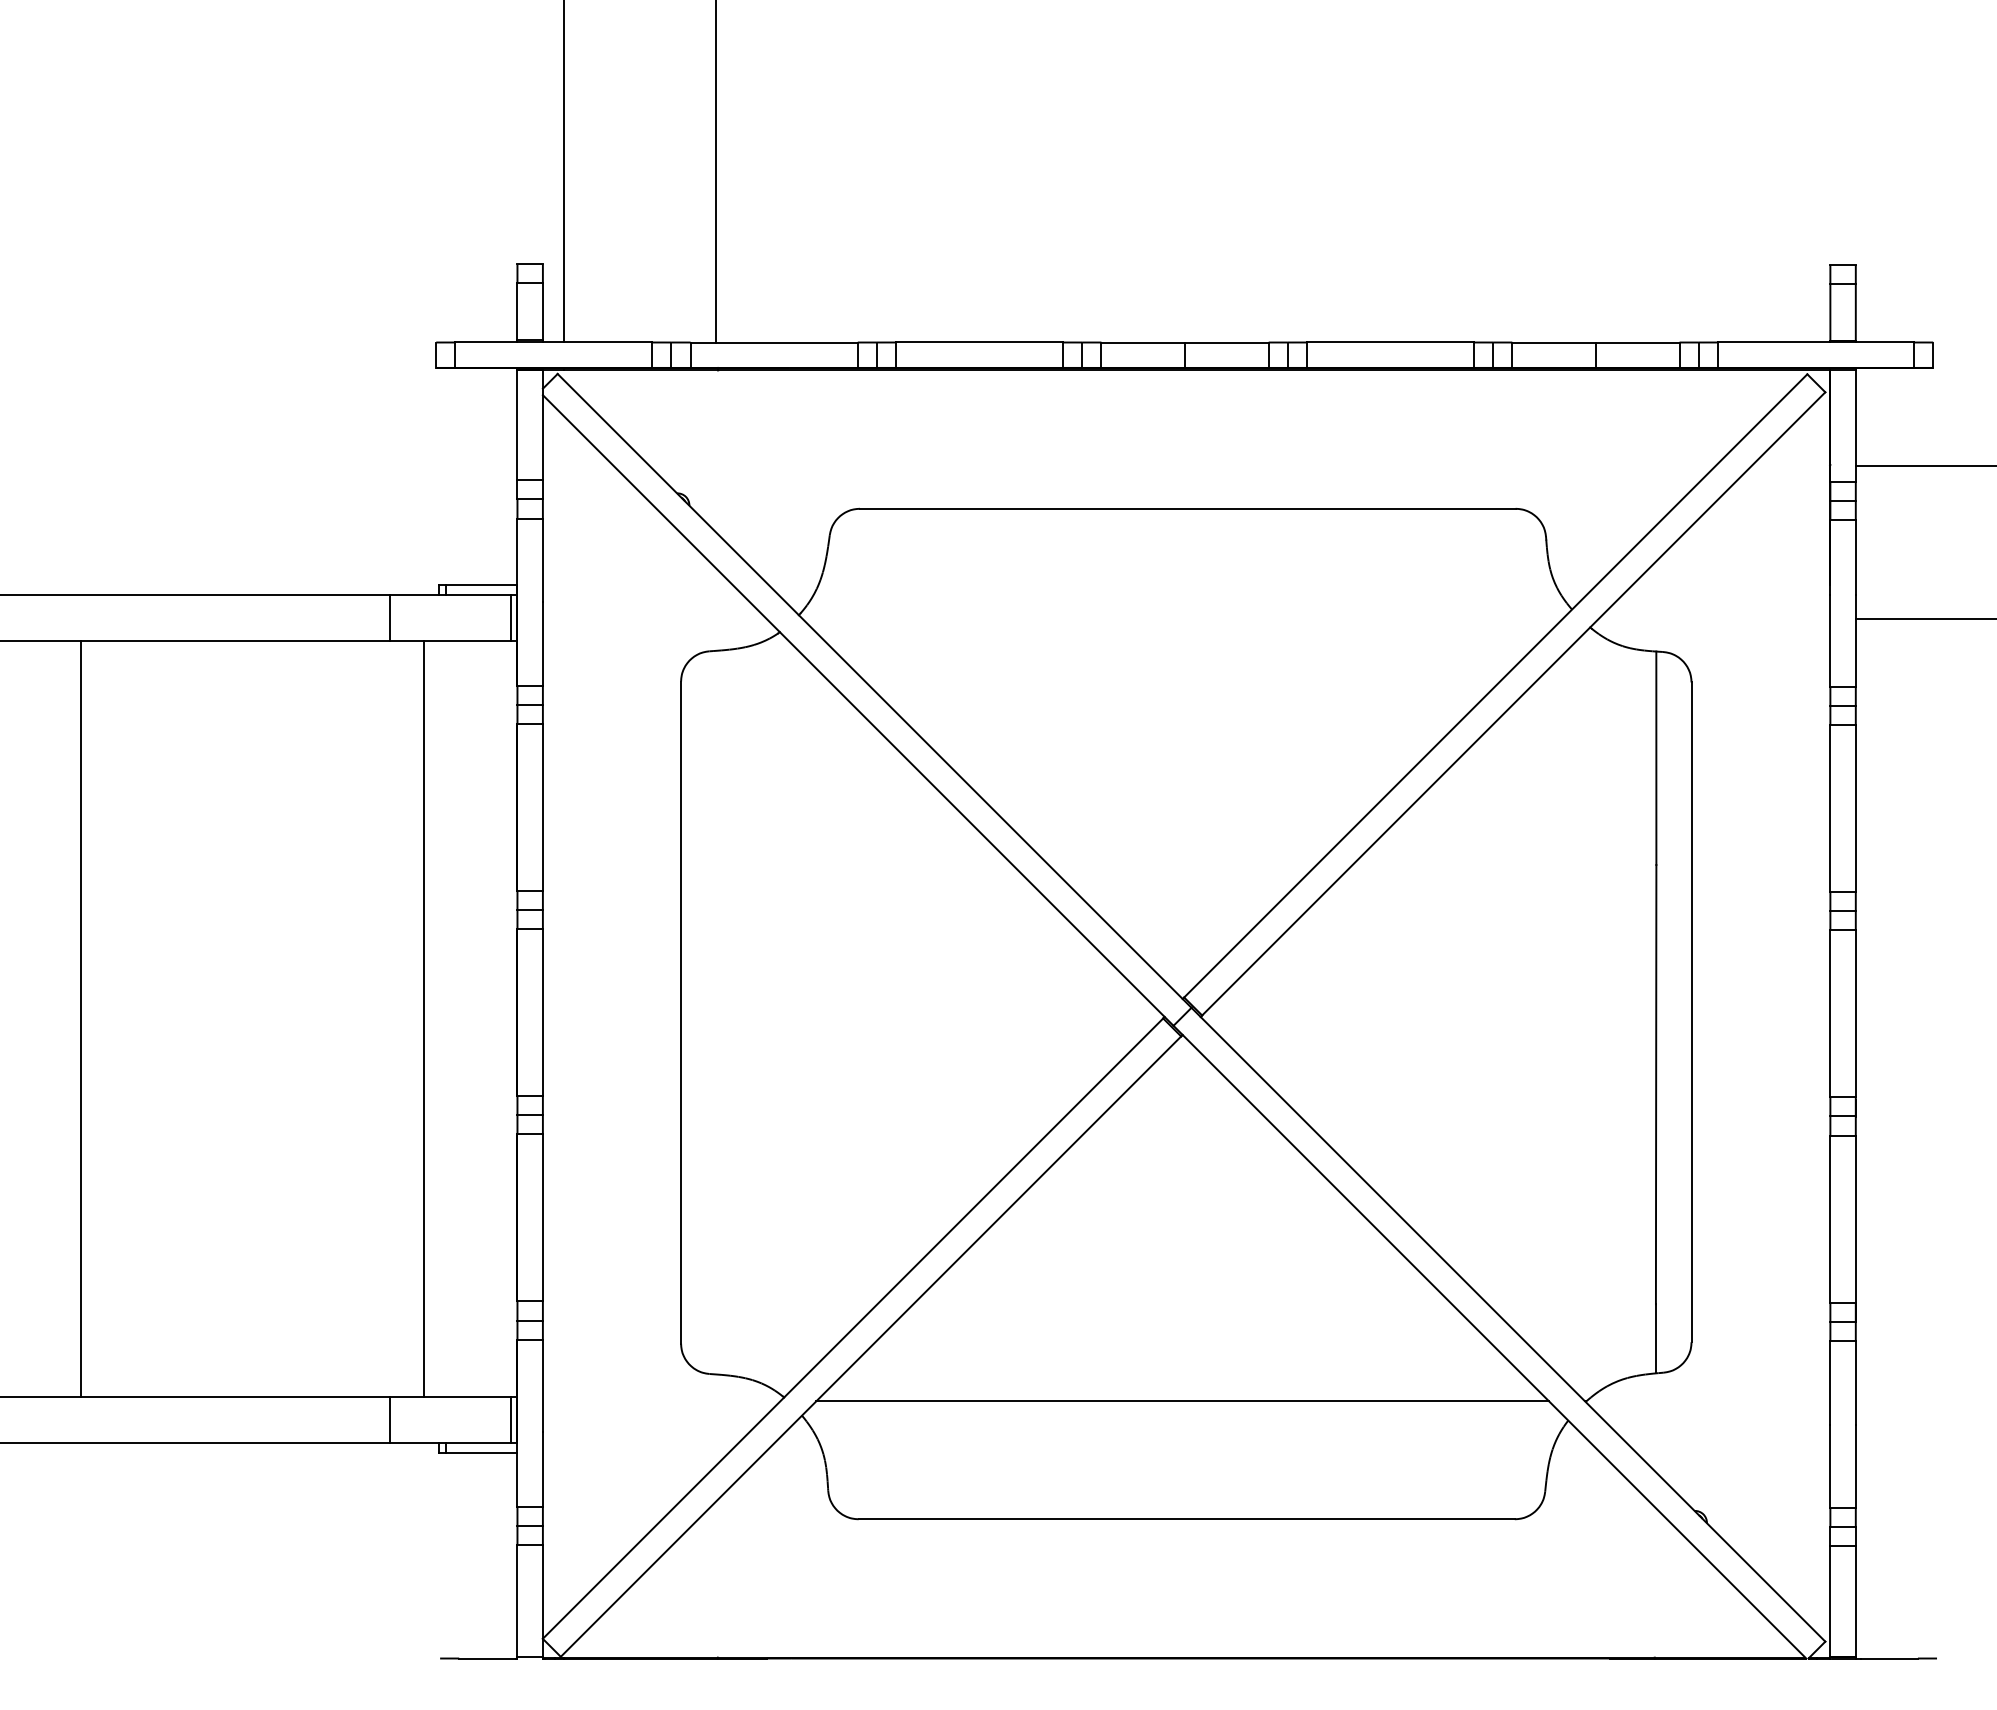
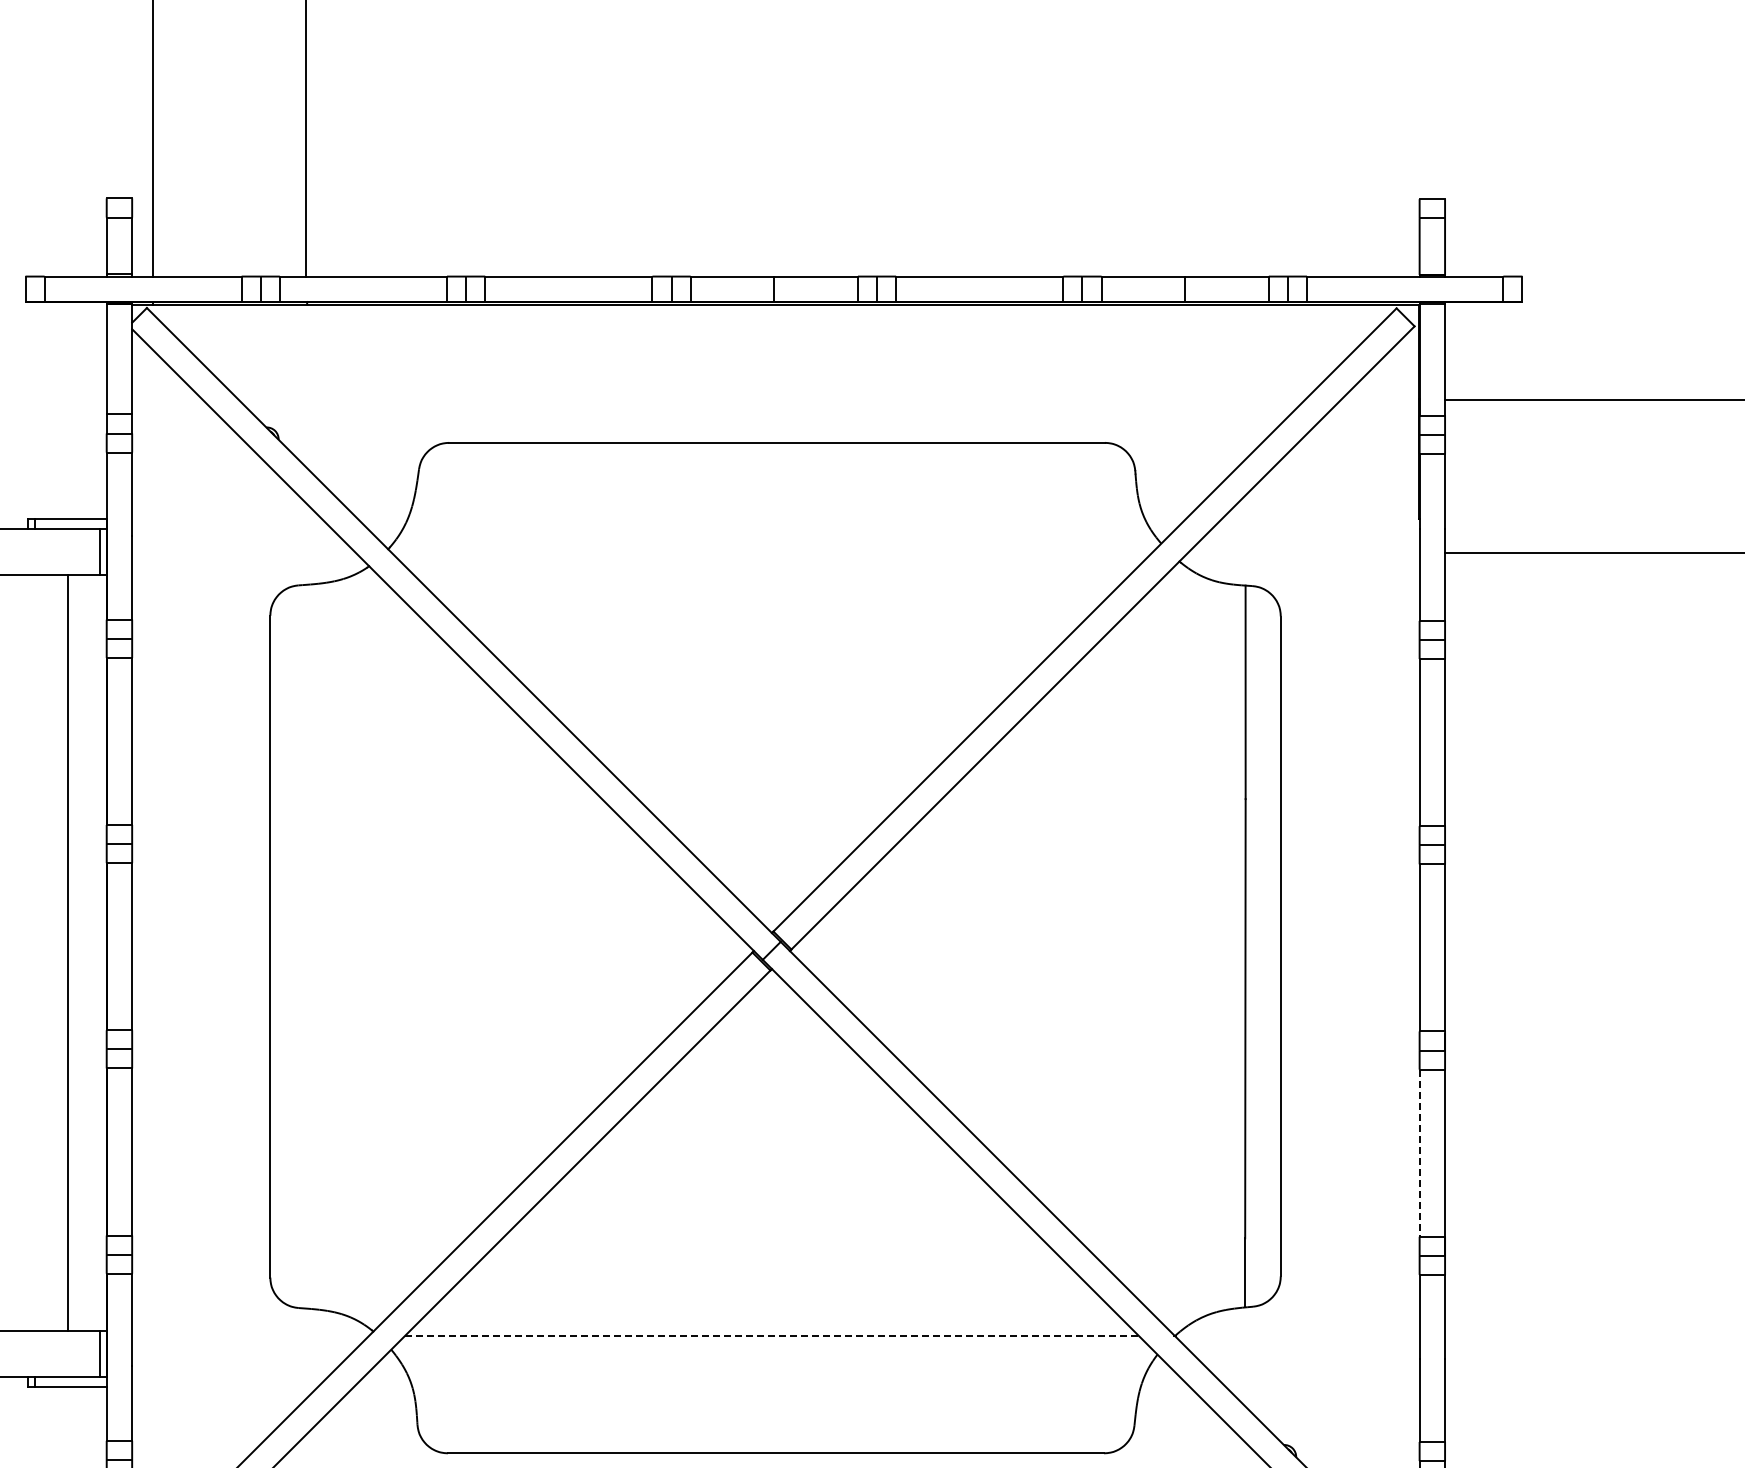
line: (423, 1018) -> (67, 952), moved
line: (1830, 1219) -> (1419, 1153), solid -> dashed
line: (1182, 1401) -> (771, 1335), solid -> dashed

